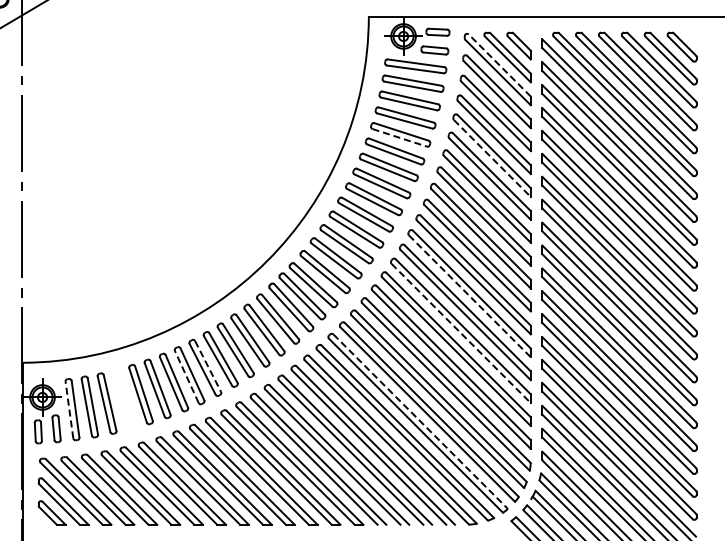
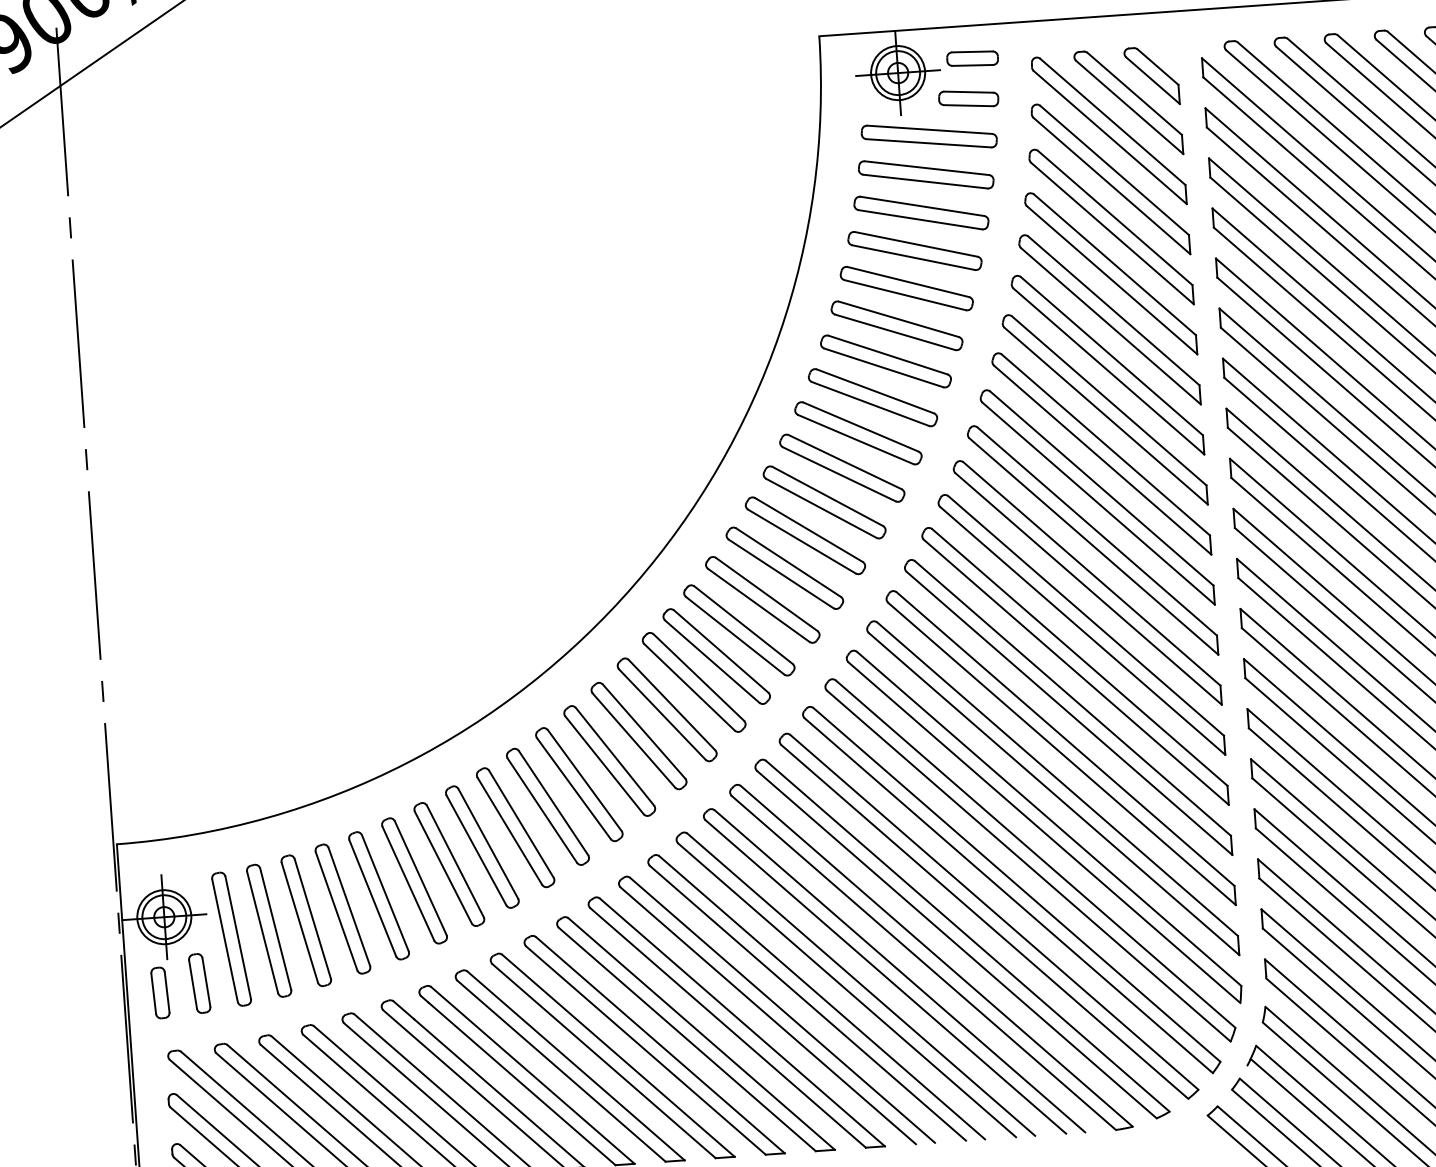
line: (499, 65) -> (1112, 121), dashed -> solid
line: (399, 137) -> (904, 294), dashed -> solid
line: (492, 158) -> (1111, 326), dashed -> solid
line: (470, 296) -> (1084, 631), dashed -> solid
line: (461, 333) -> (1070, 713), dashed -> solid
line: (208, 366) -> (522, 824), dashed -> solid
line: (186, 376) -> (475, 849), dashed -> solid
part: (123, 399) -> (341, 909), added
line: (69, 410) -> (225, 941), dashed -> solid
line: (421, 422) -> (996, 913), dashed -> solid

